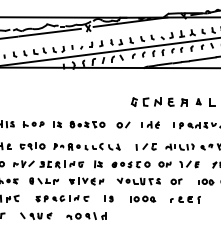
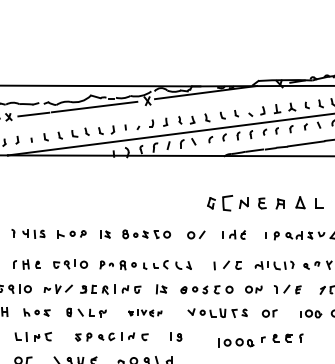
part: (198, 101) -> (300, 202), size x1.6
part: (145, 102) -> (227, 203), size x1.4
part: (86, 181) -> (145, 313), size x0.7
part: (143, 199) -> (236, 342), moved

